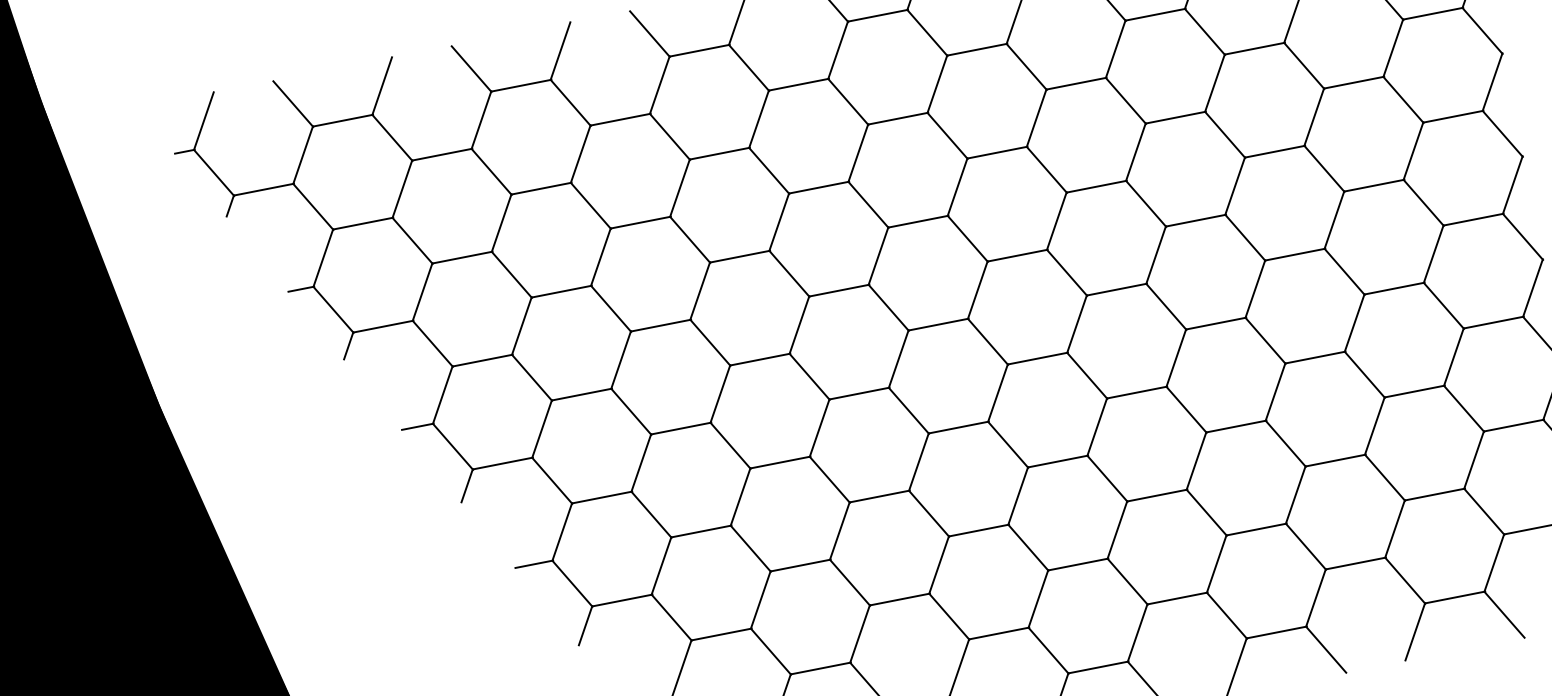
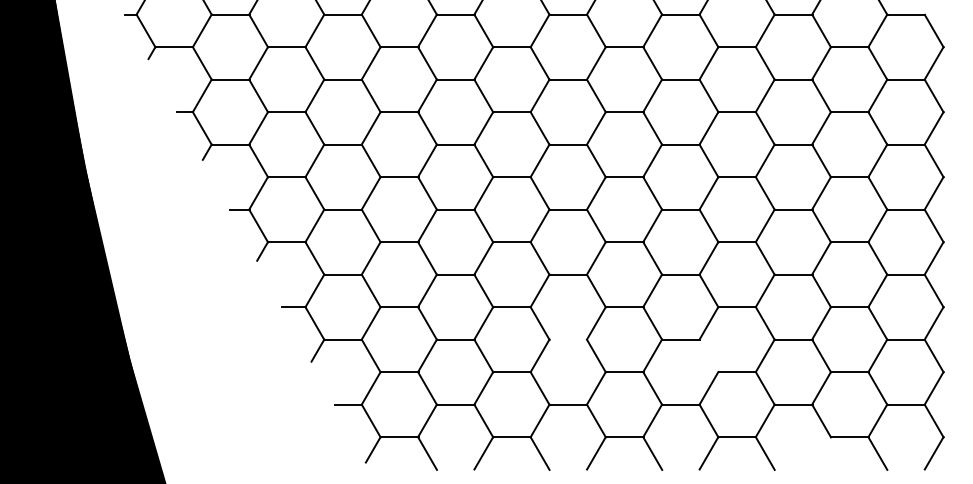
line: (1205, 512) -> (708, 355), removed
line: (979, 530) -> (568, 339), removed
line: (1415, 632) -> (821, 453), removed

